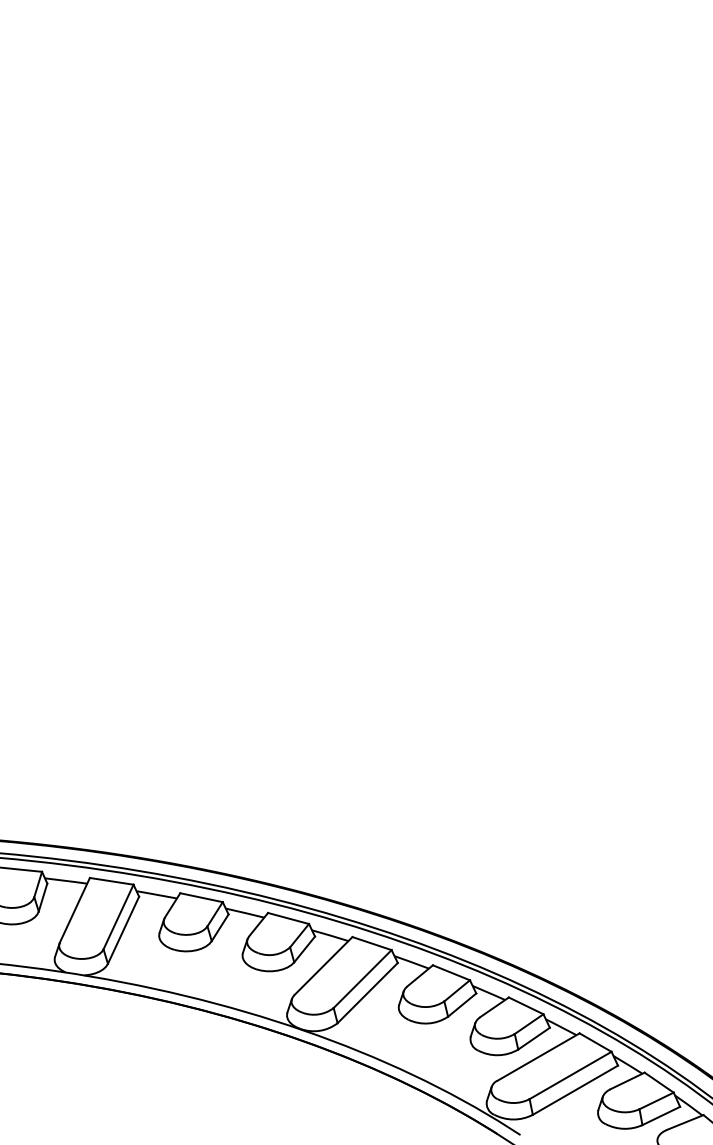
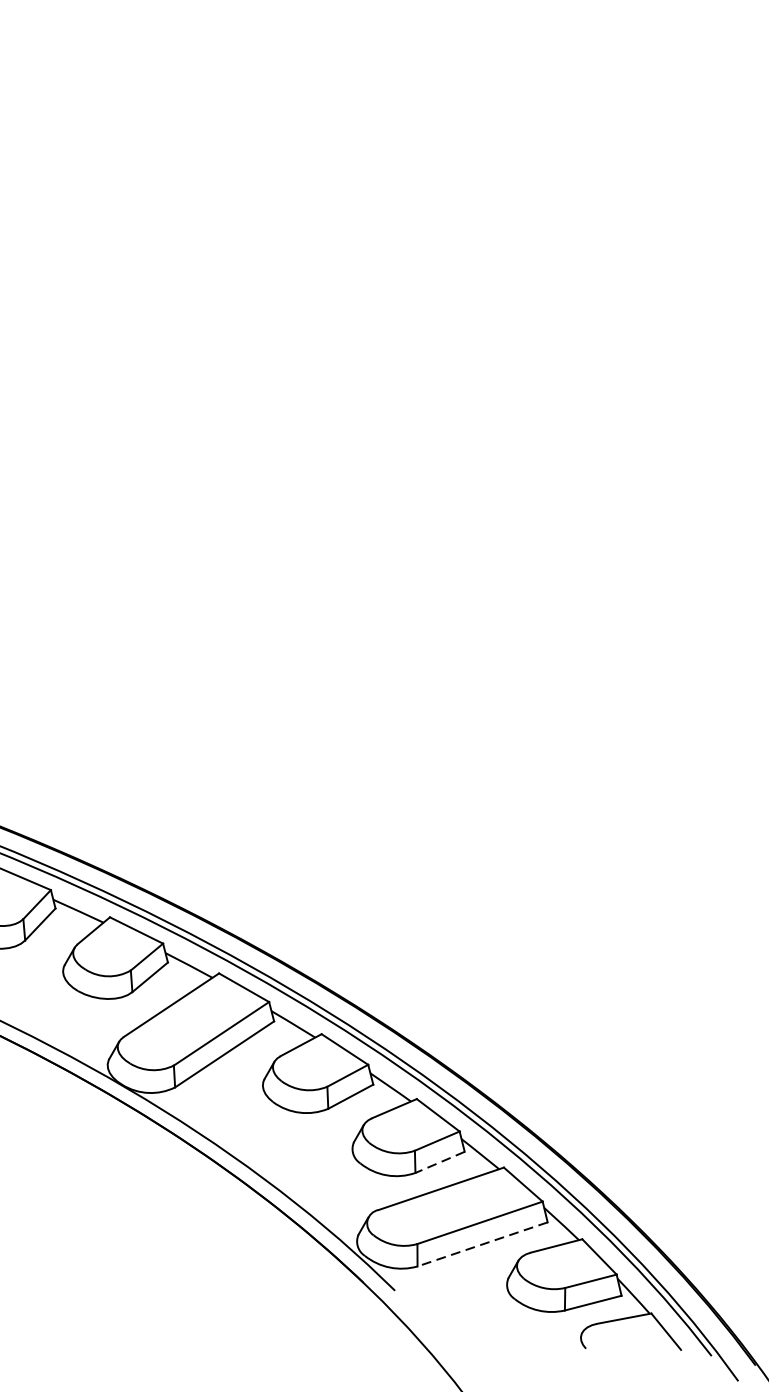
line: (533, 1038) -> (439, 1161), solid -> dashed
line: (574, 1090) -> (481, 1244), solid -> dashed

